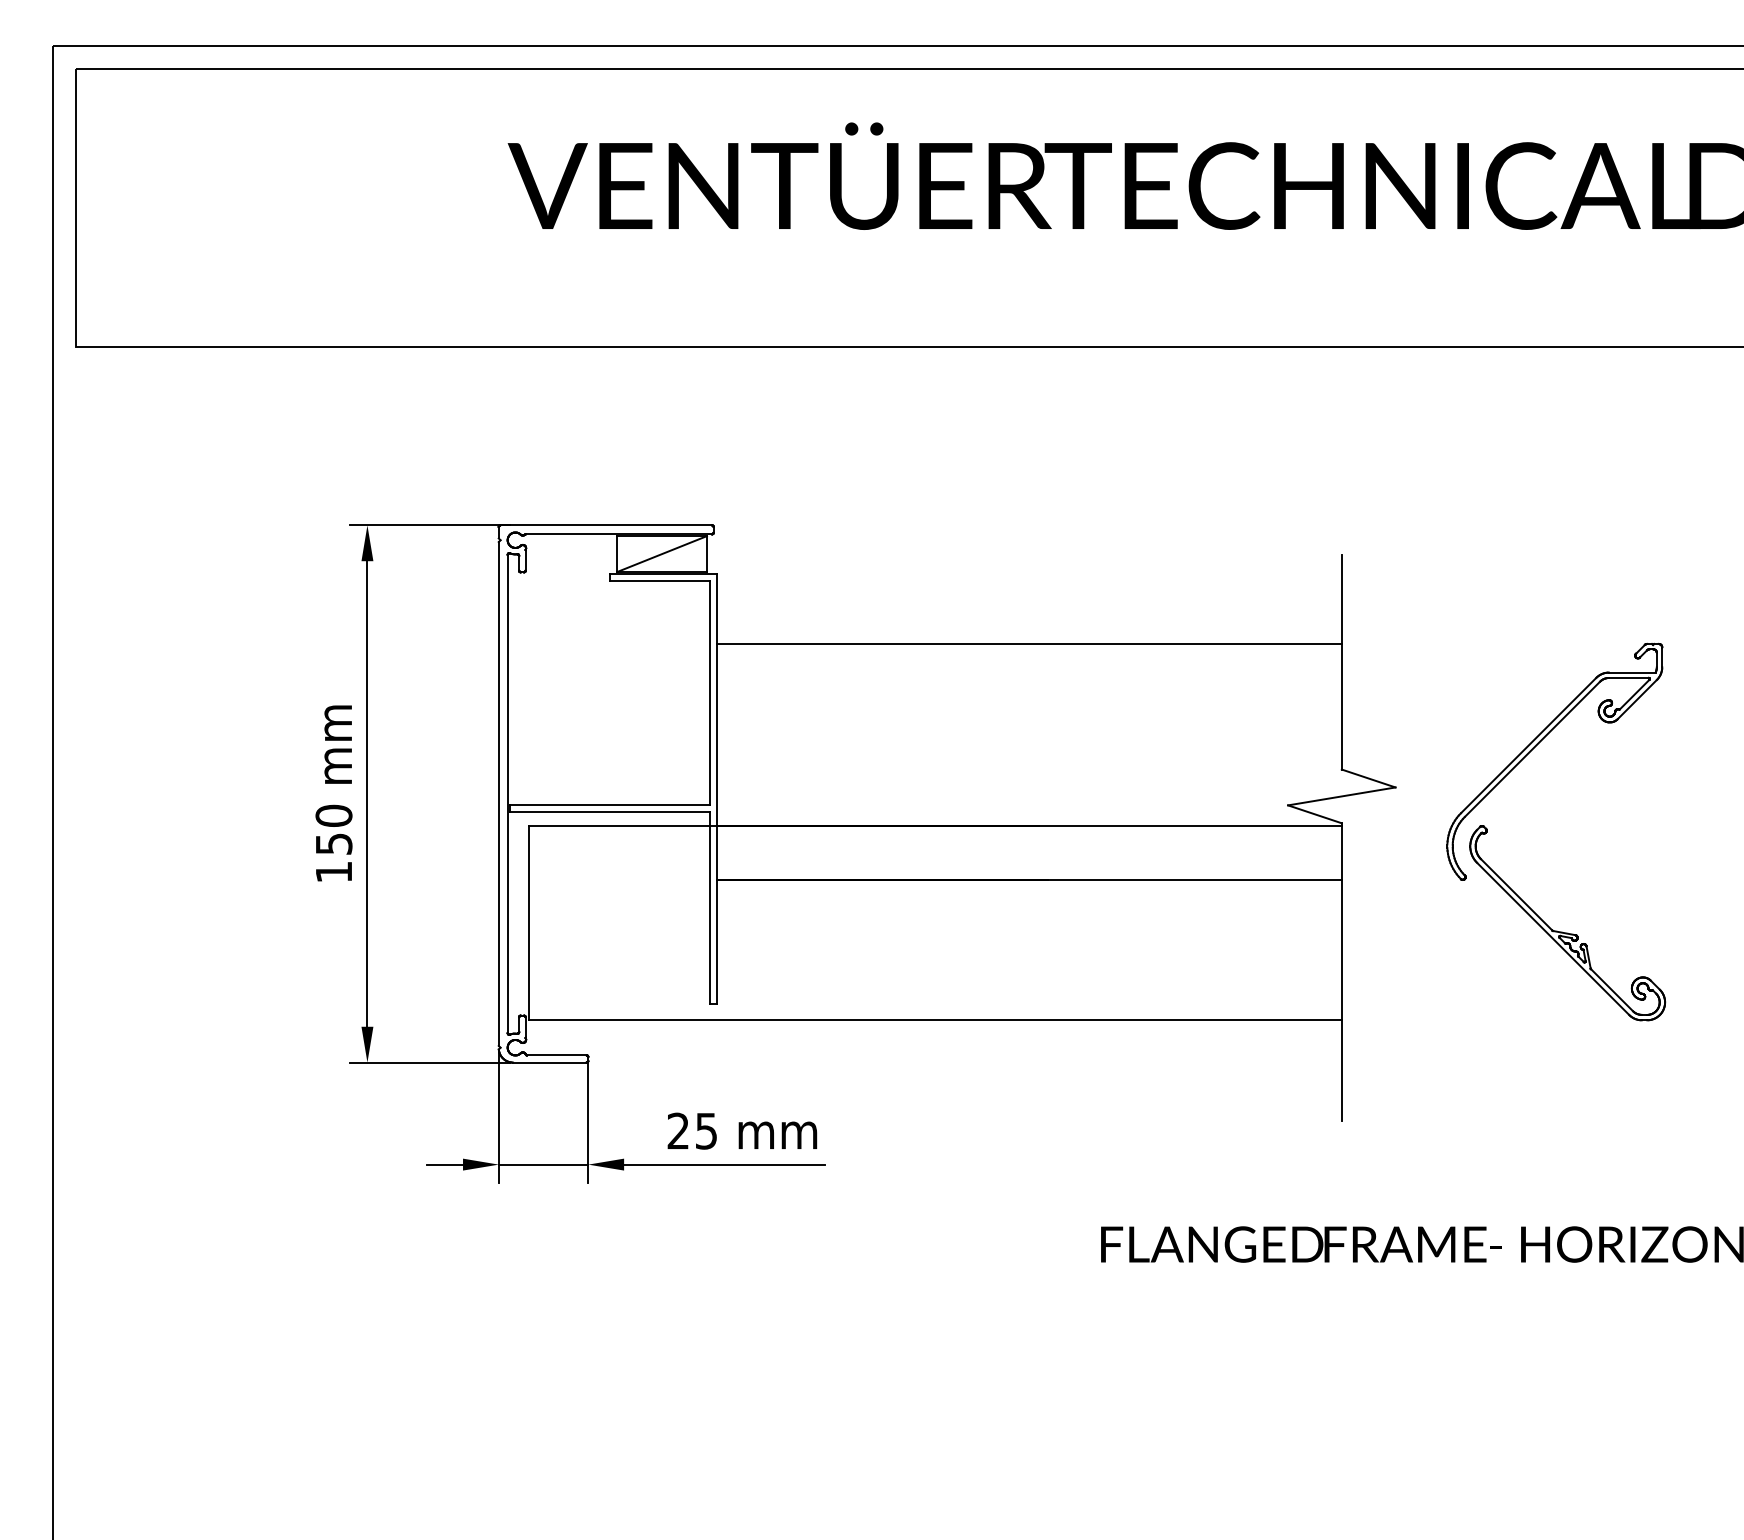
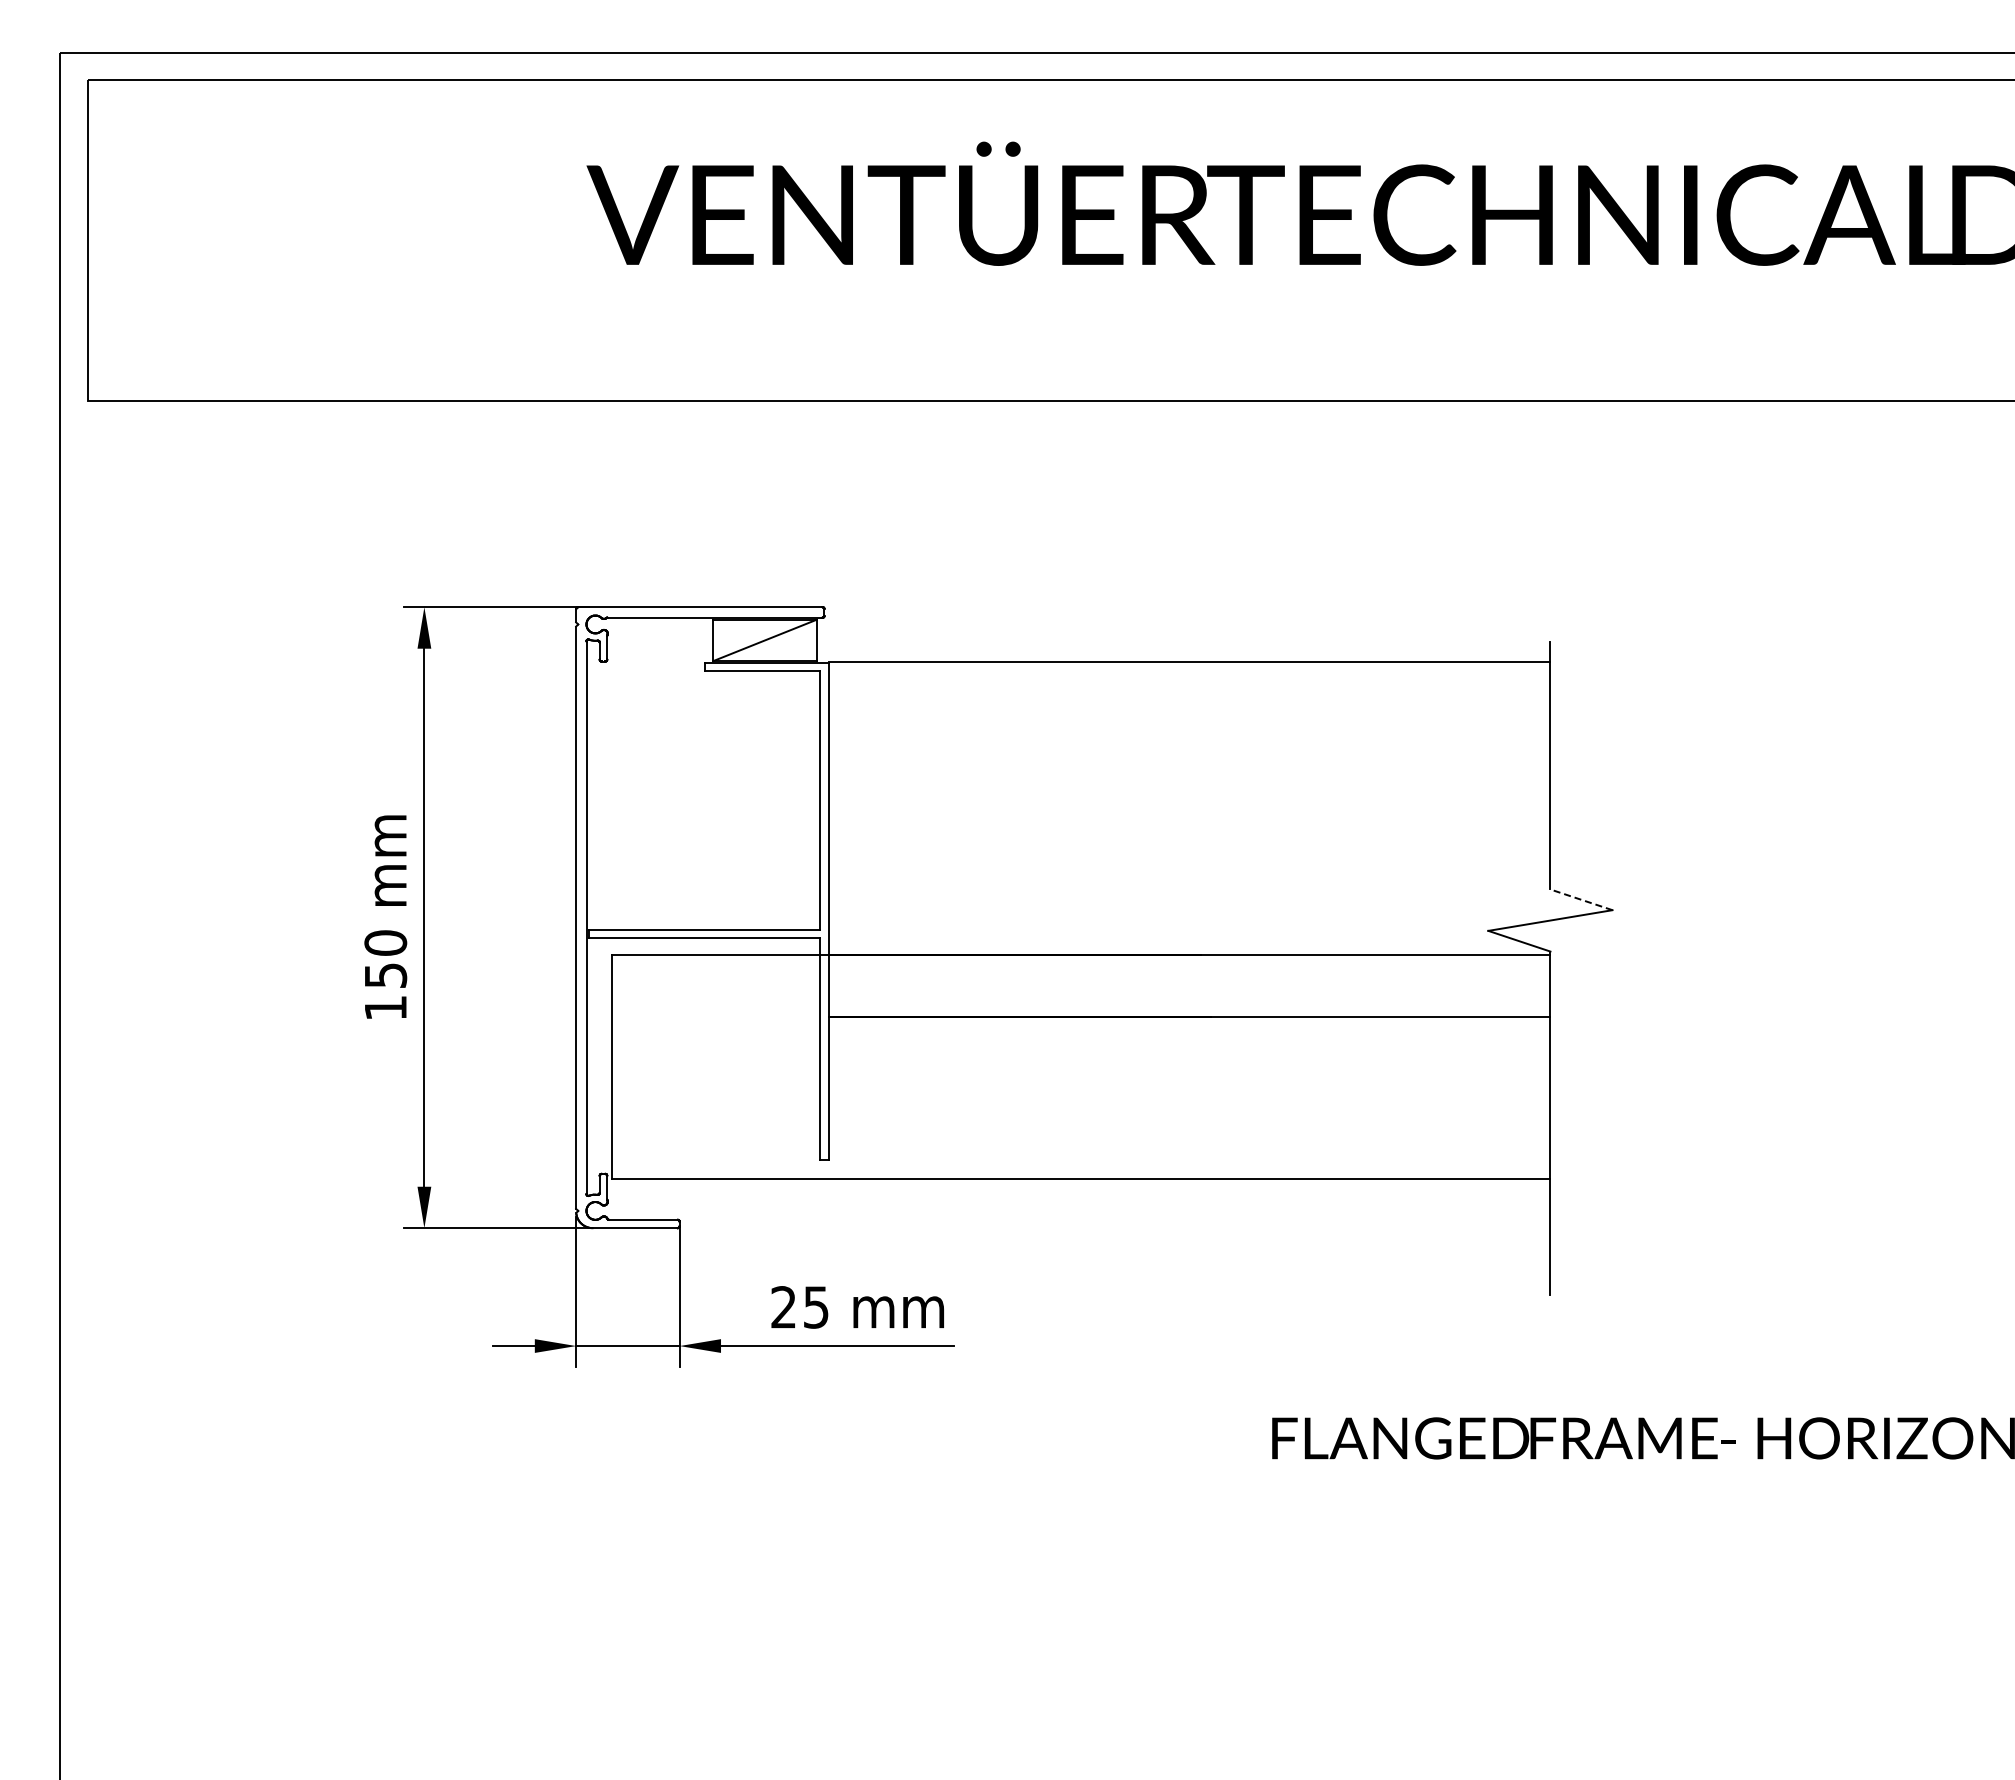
line: (1029, 644) -> (1189, 662), moved
line: (1368, 778) -> (1581, 899), solid -> dashed
part: (1487, 831) -> (1718, 961), removed

